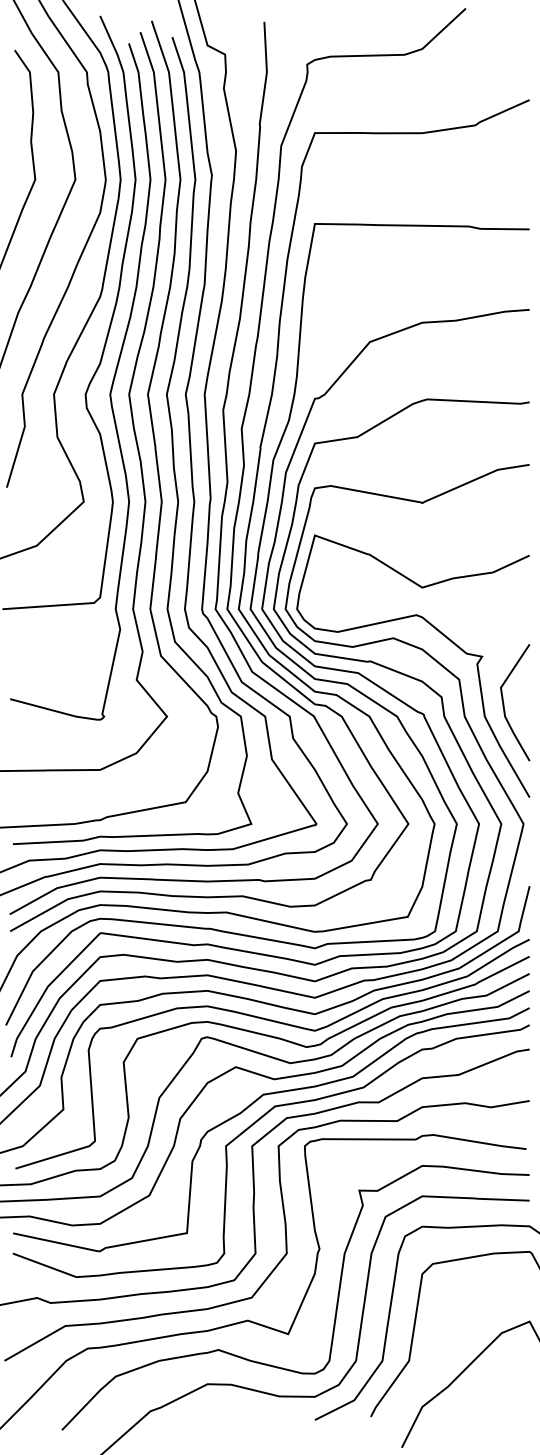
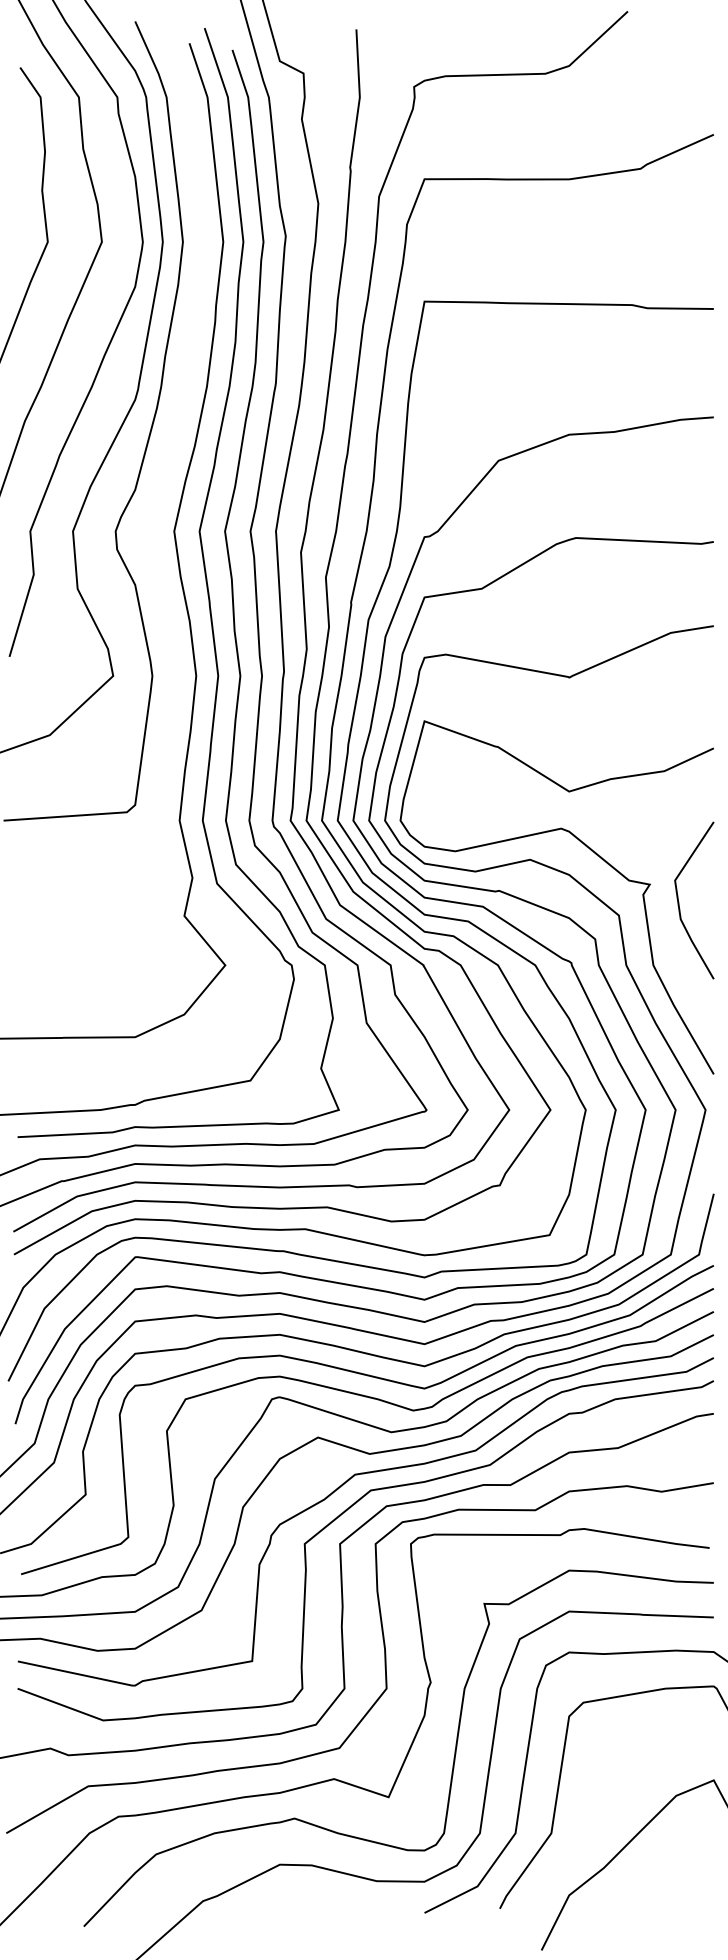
curve: (110, 388) -> (149, 523), removed
line: (504, 703) -> (679, 901), moved

